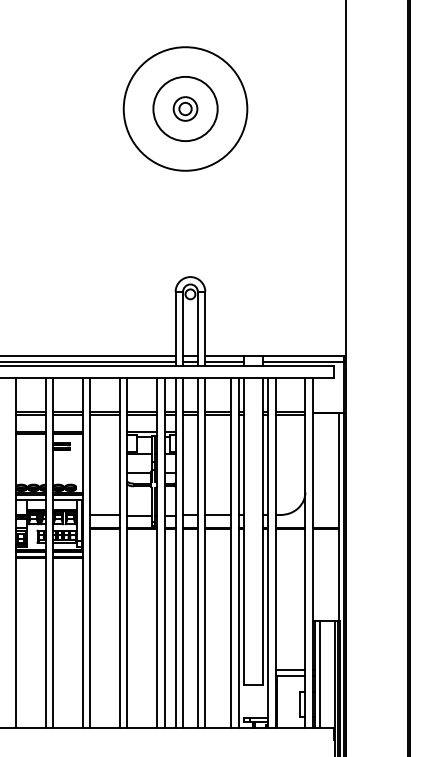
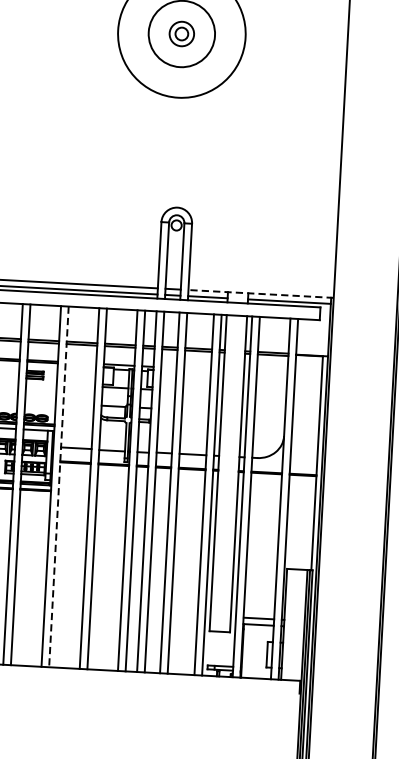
line: (275, 356) -> (260, 294), solid -> dashed
line: (90, 553) -> (59, 487), solid -> dashed
line: (320, 674) -> (289, 624), removed

